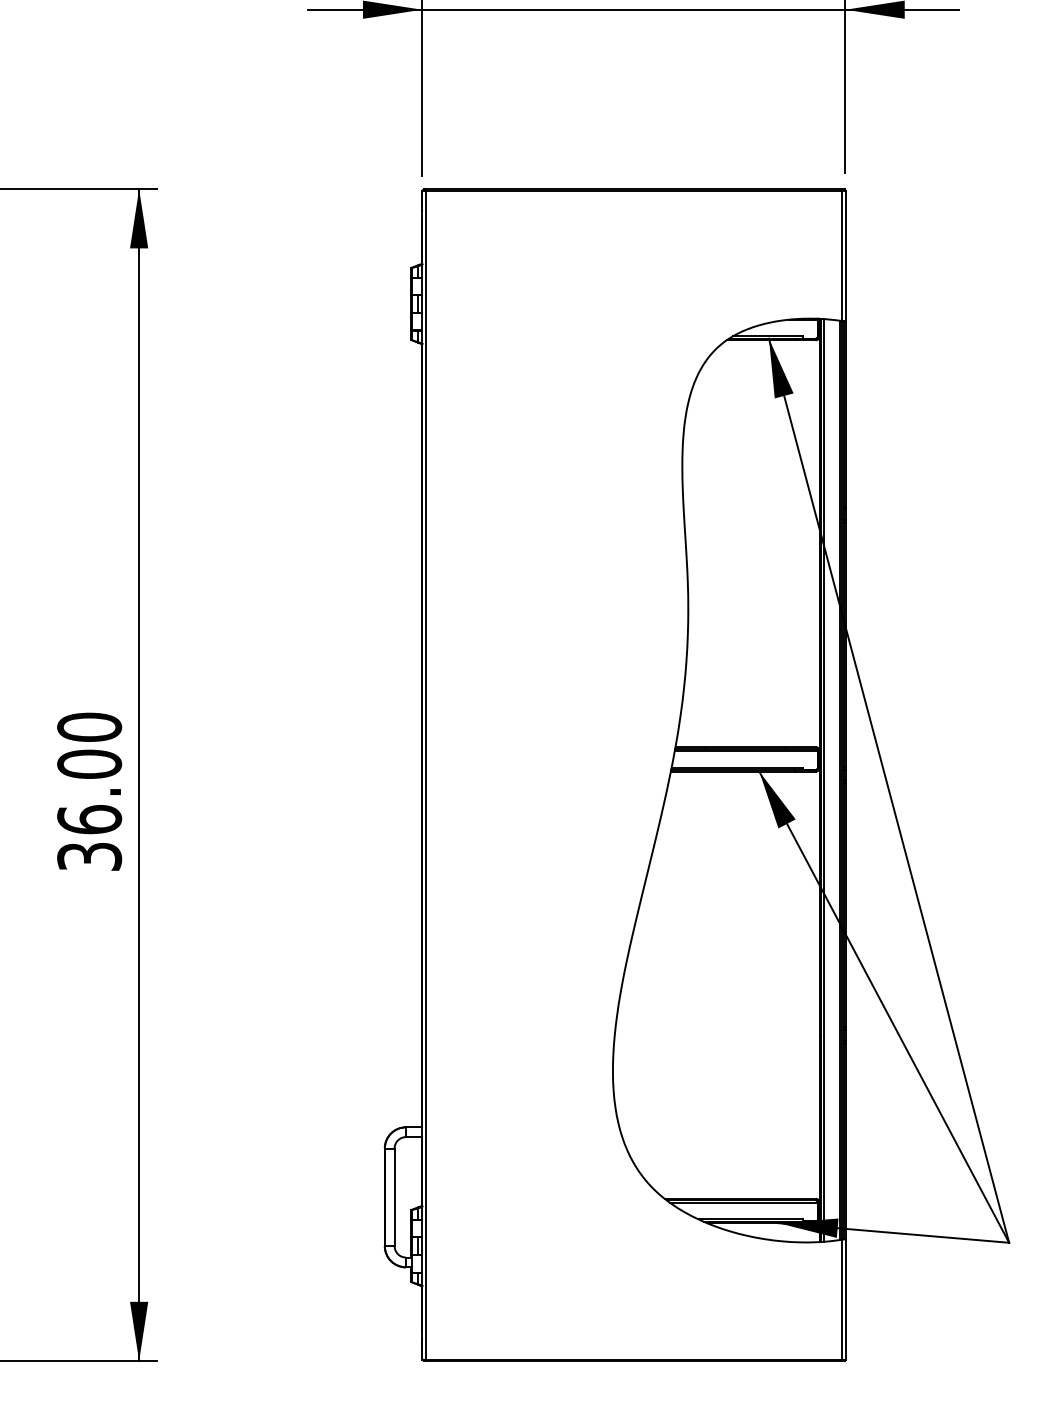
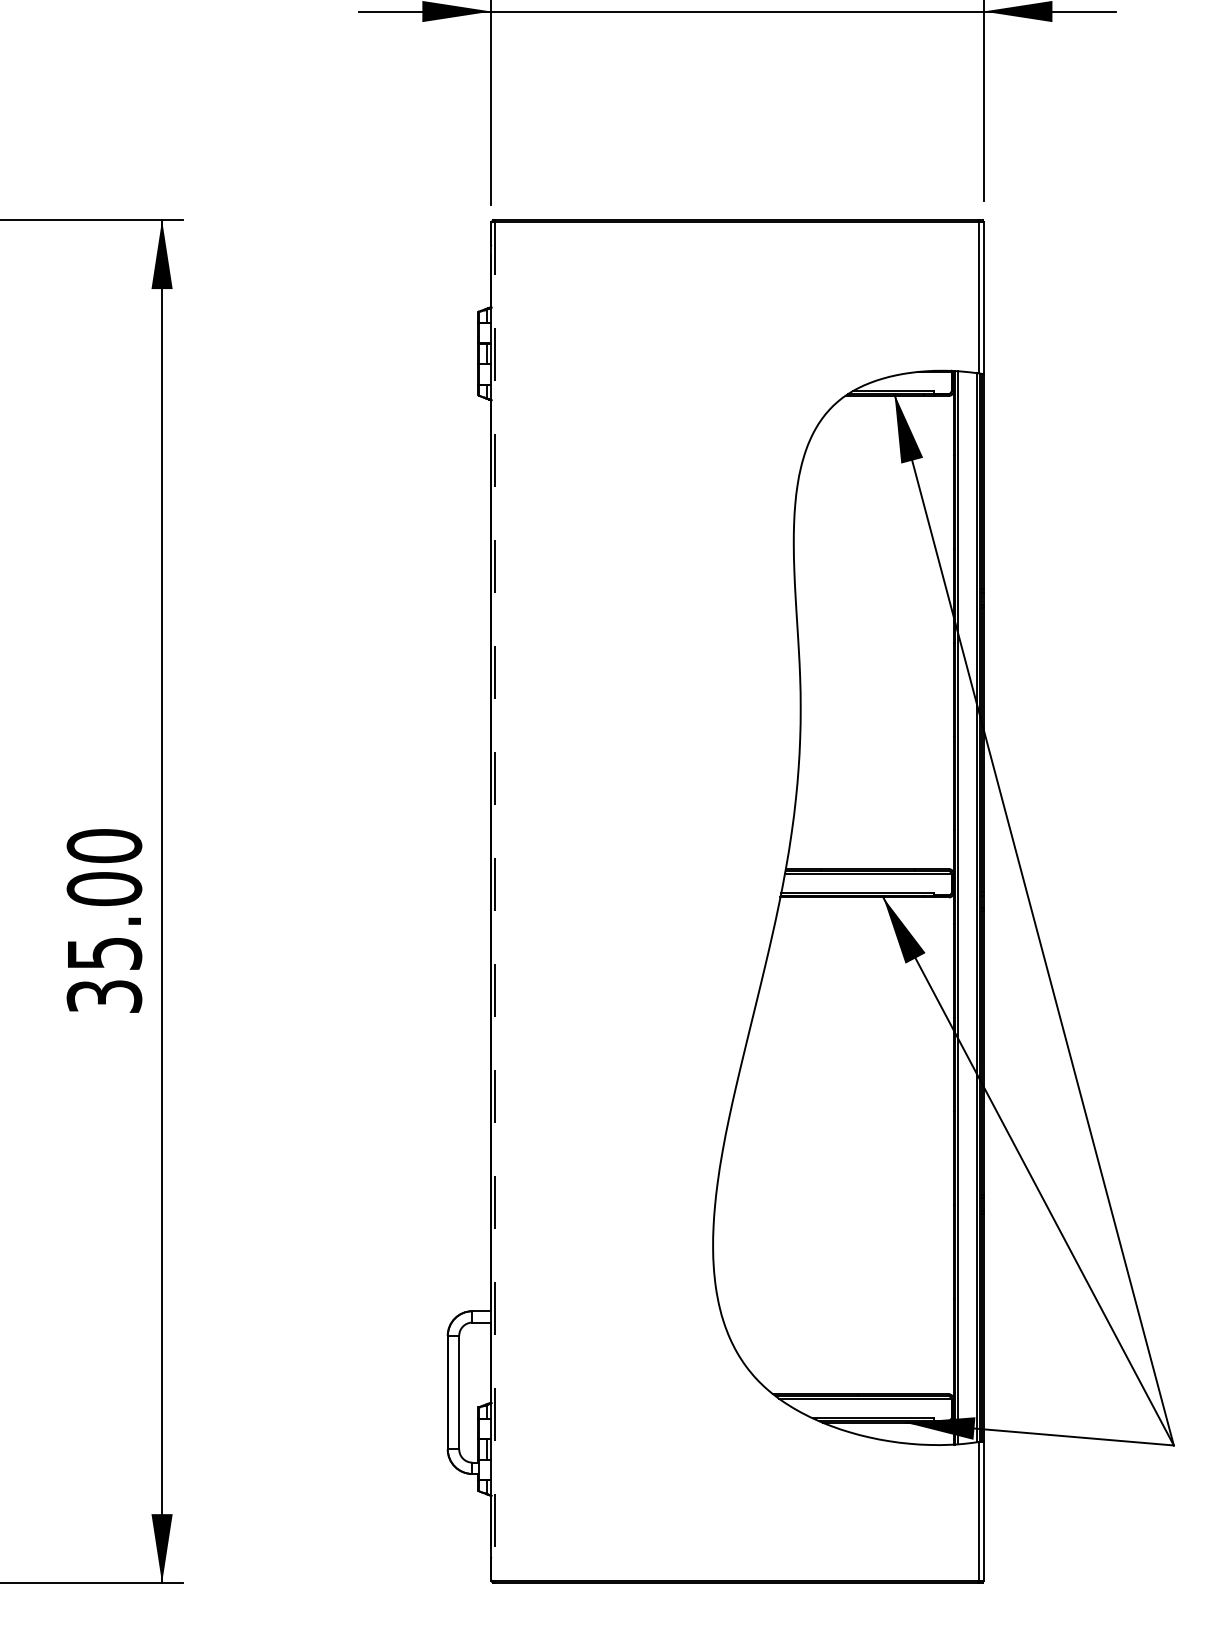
line: (425, 775) -> (495, 901), solid -> dashed
text: (89, 819) -> (104, 953), 36.00 -> 35.00

